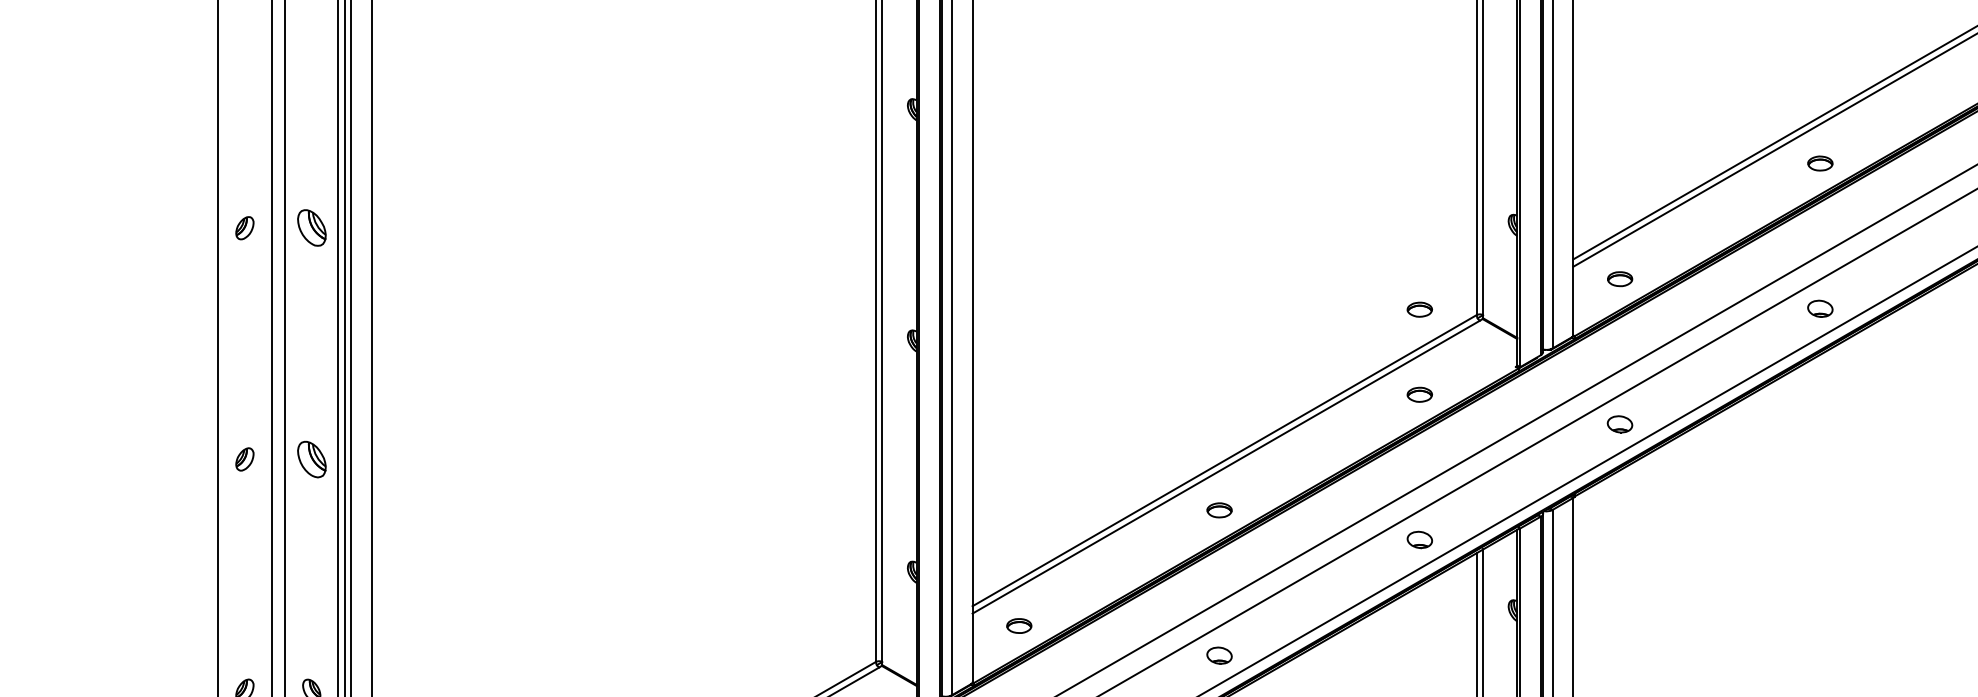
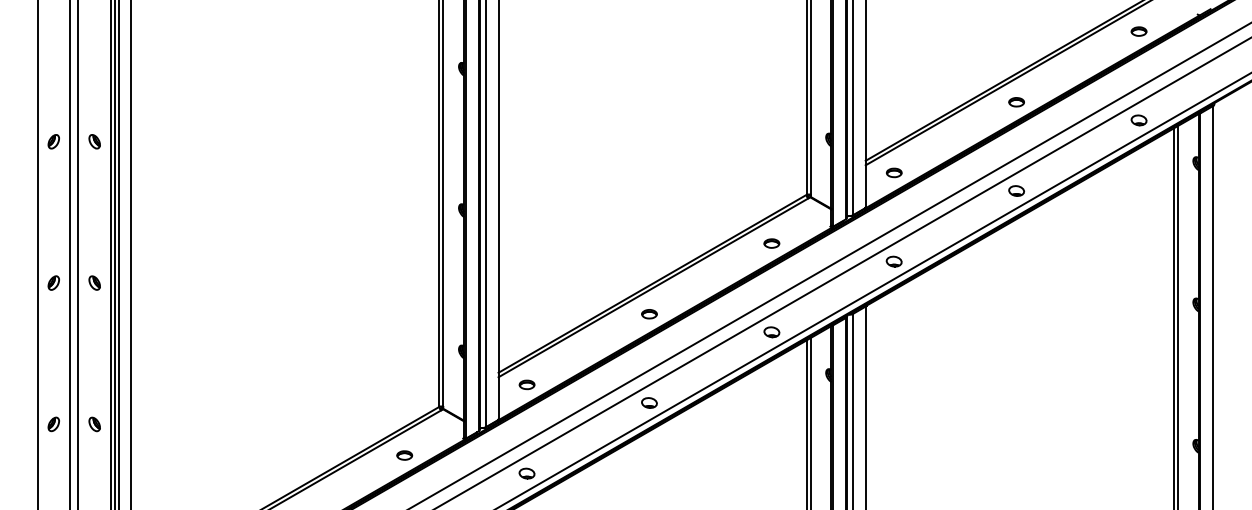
part: (311, 227) -> (94, 141), size x0.62
part: (1419, 309) -> (771, 191), removed
part: (311, 458) -> (94, 282), size x0.62

